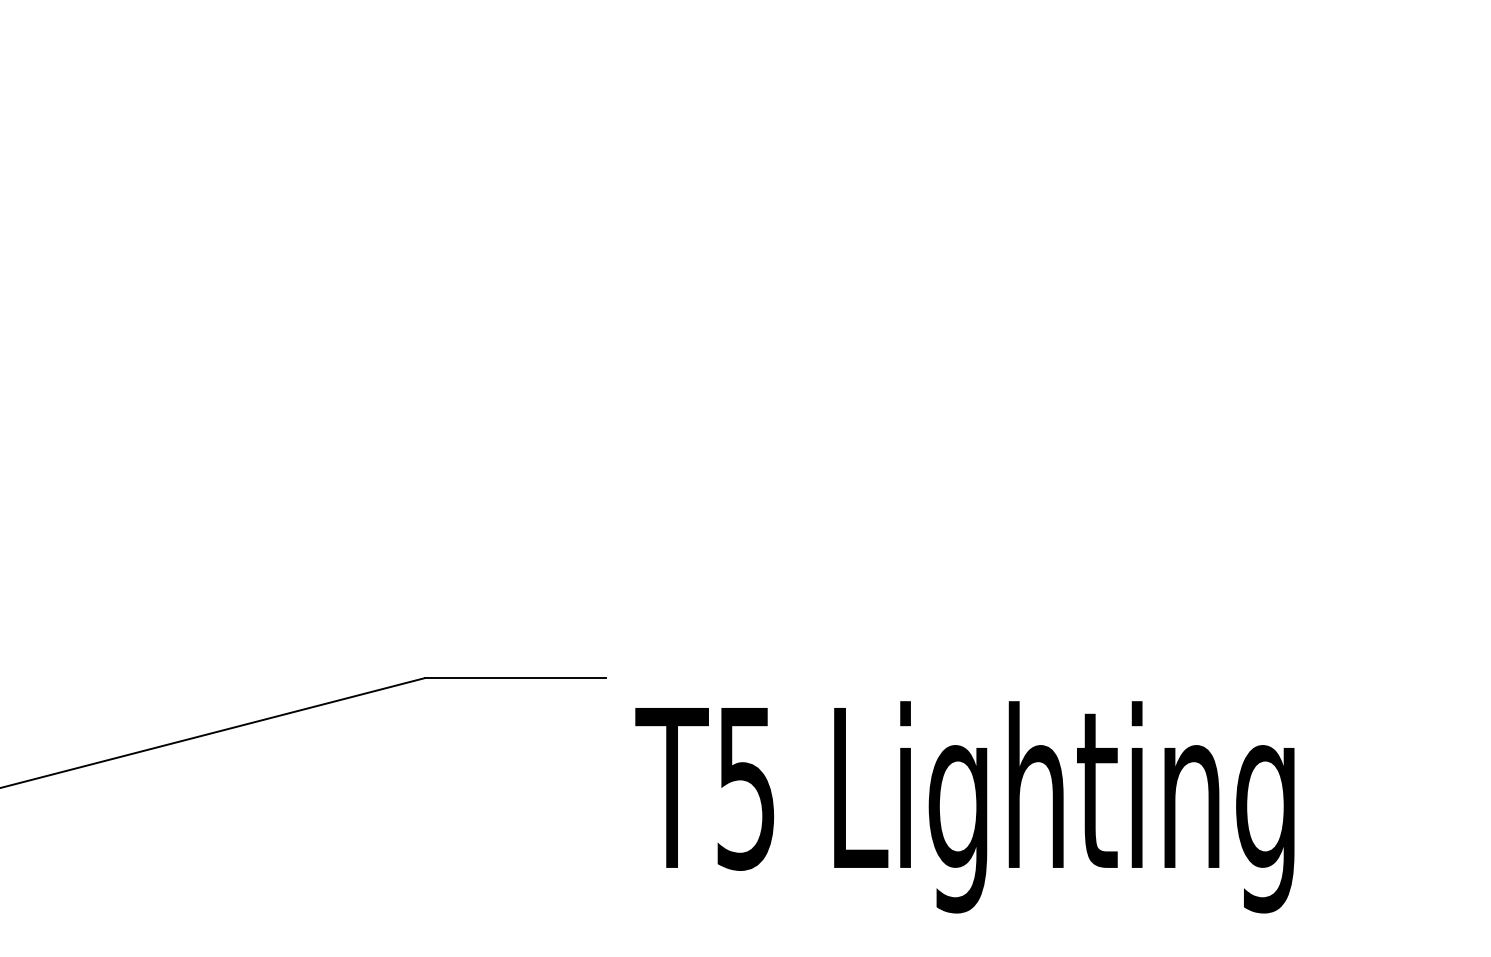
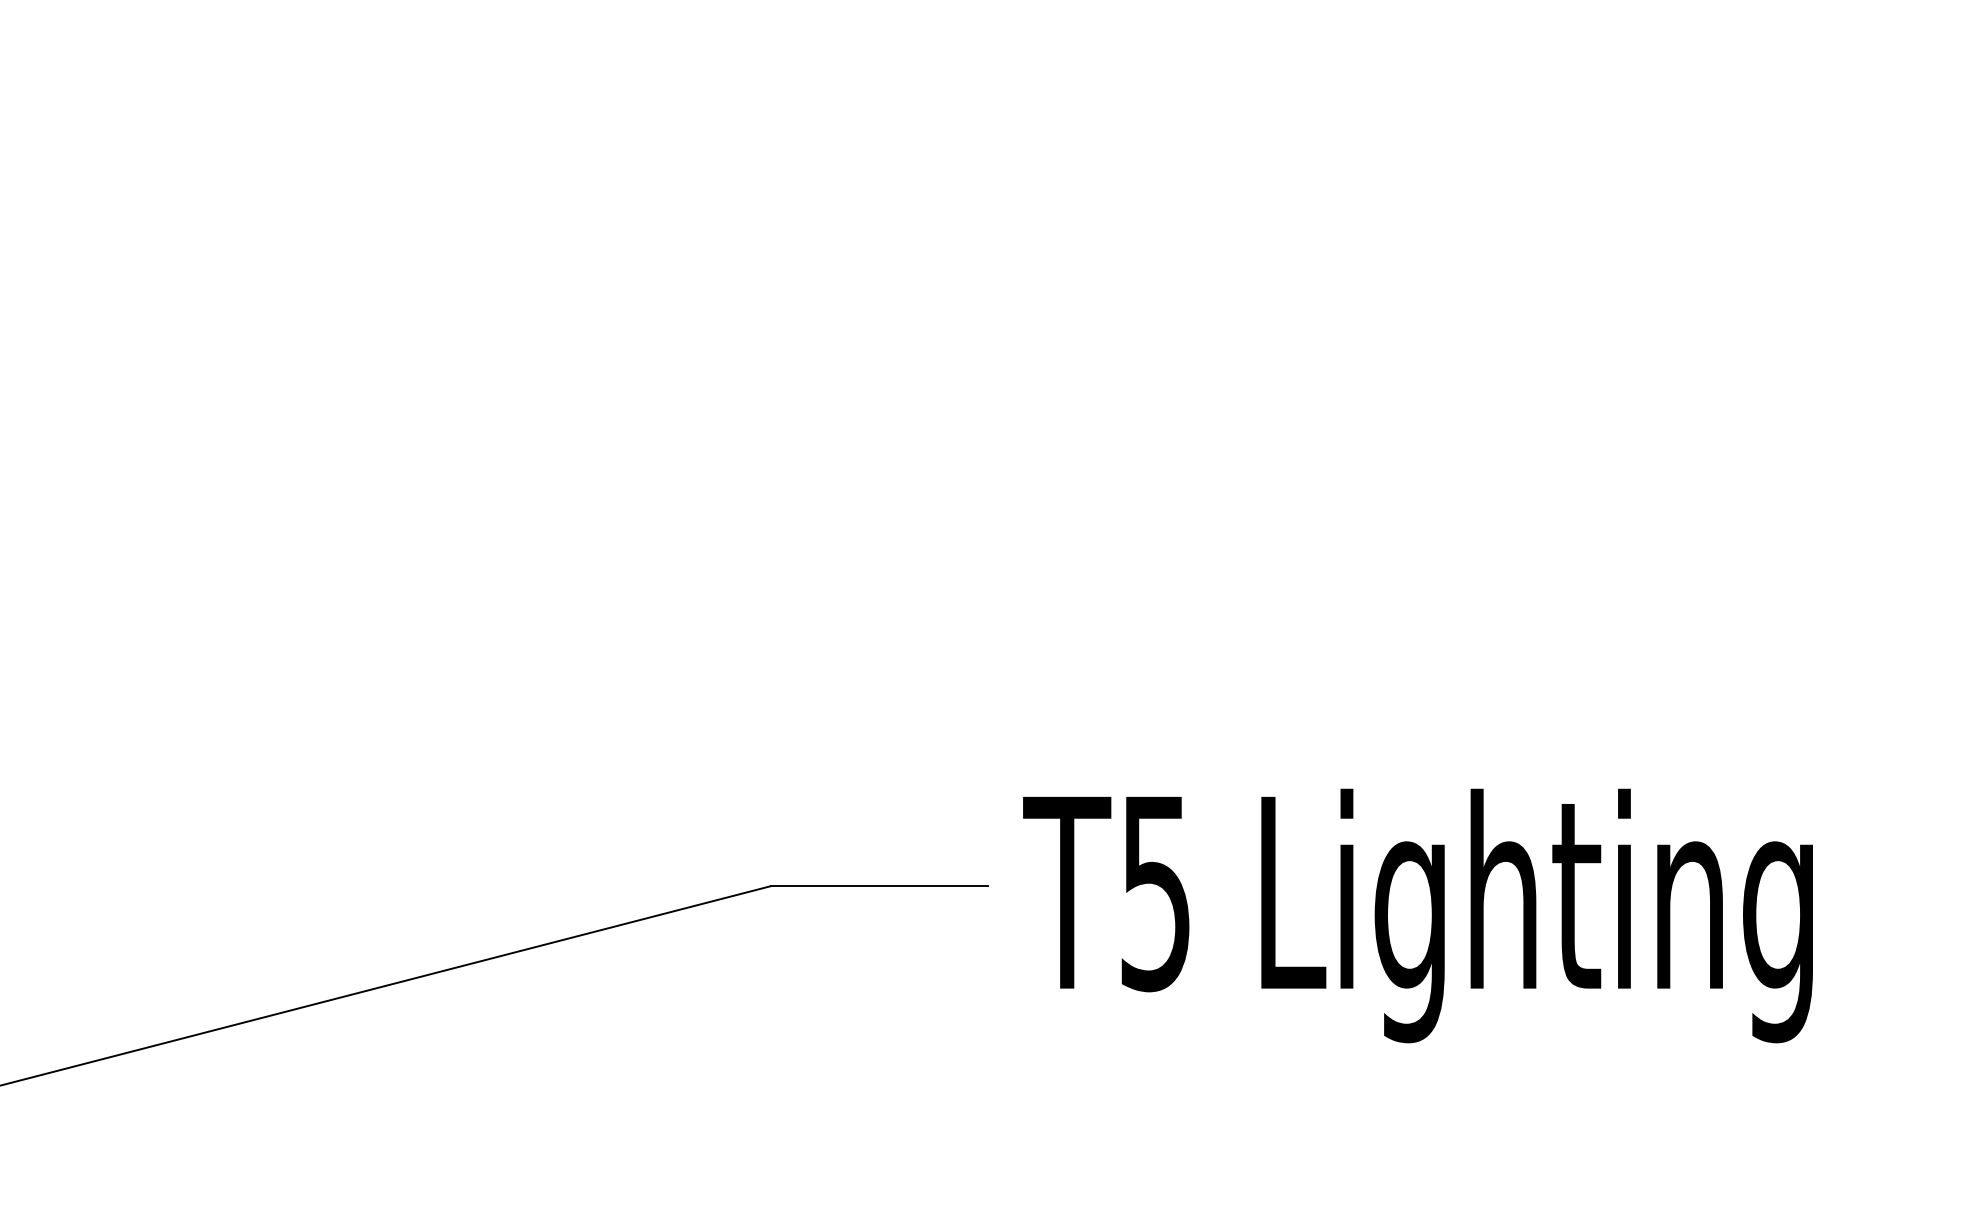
text: (964, 806) -> (1417, 915), moved

